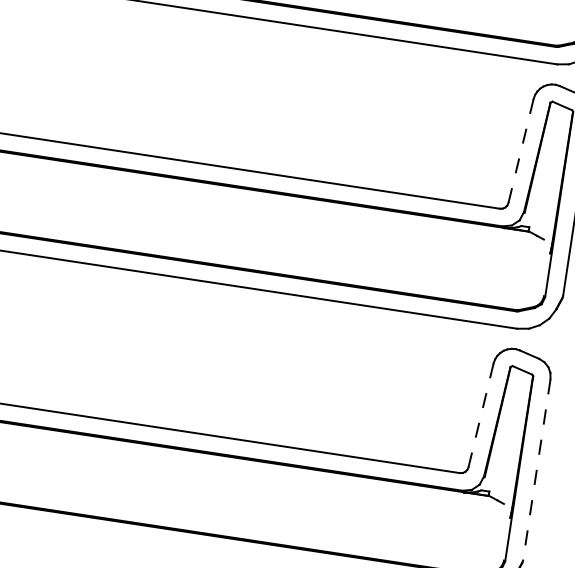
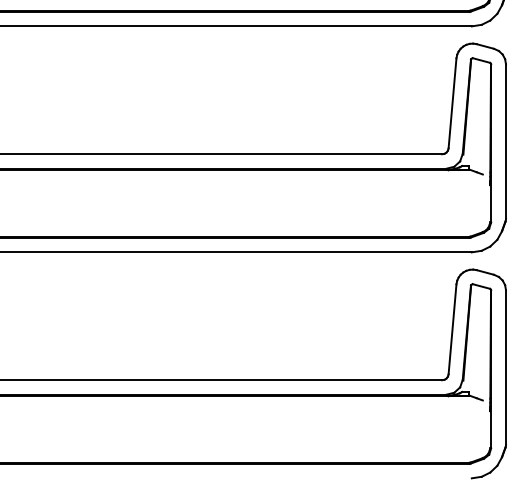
line: (521, 149) -> (452, 102), dashed -> solid
line: (481, 414) -> (452, 328), dashed -> solid
line: (537, 470) -> (506, 368), dashed -> solid

